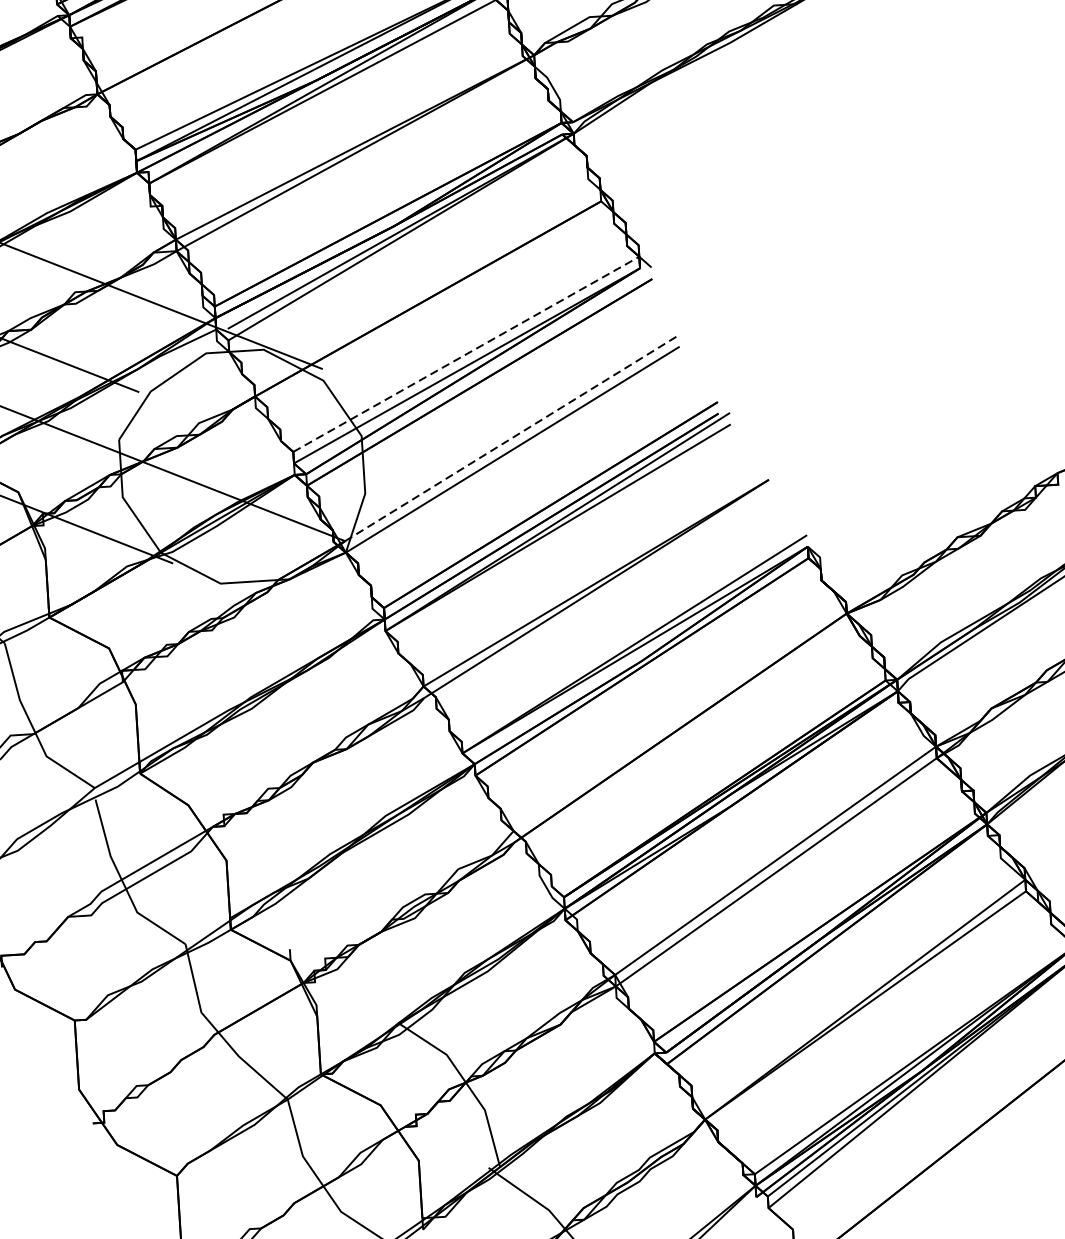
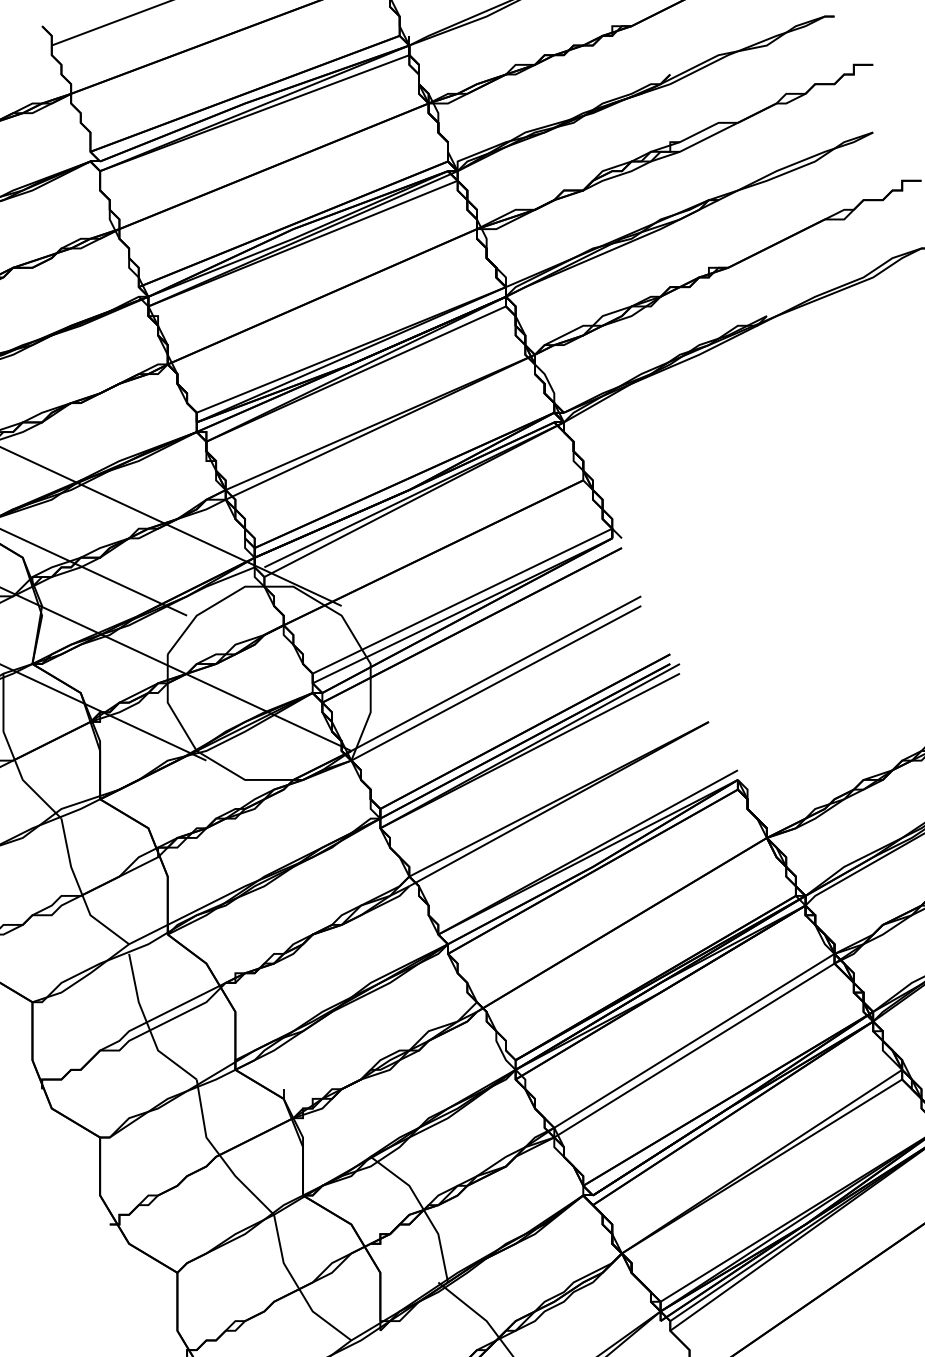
line: (466, 353) -> (462, 600), dashed -> solid
line: (512, 437) -> (496, 673), dashed -> solid

